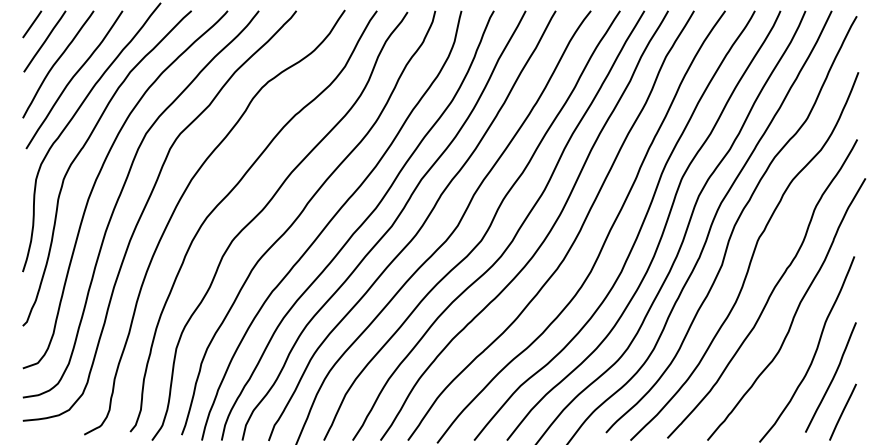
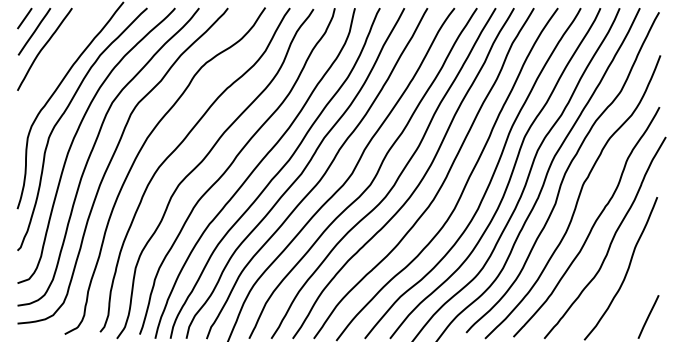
curve: (73, 78) -> (56, 60), removed
curve: (832, 377) -> (640, 290), removed

